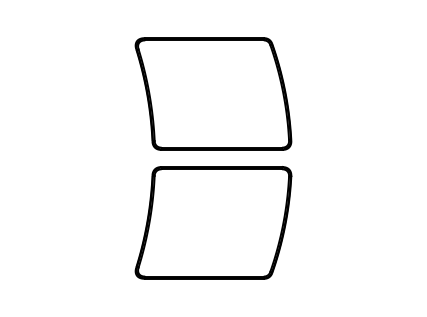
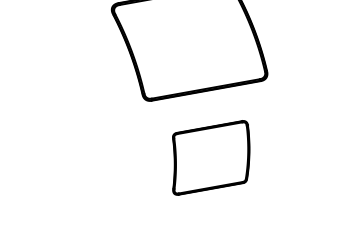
part: (213, 222) -> (210, 157), size x0.6

